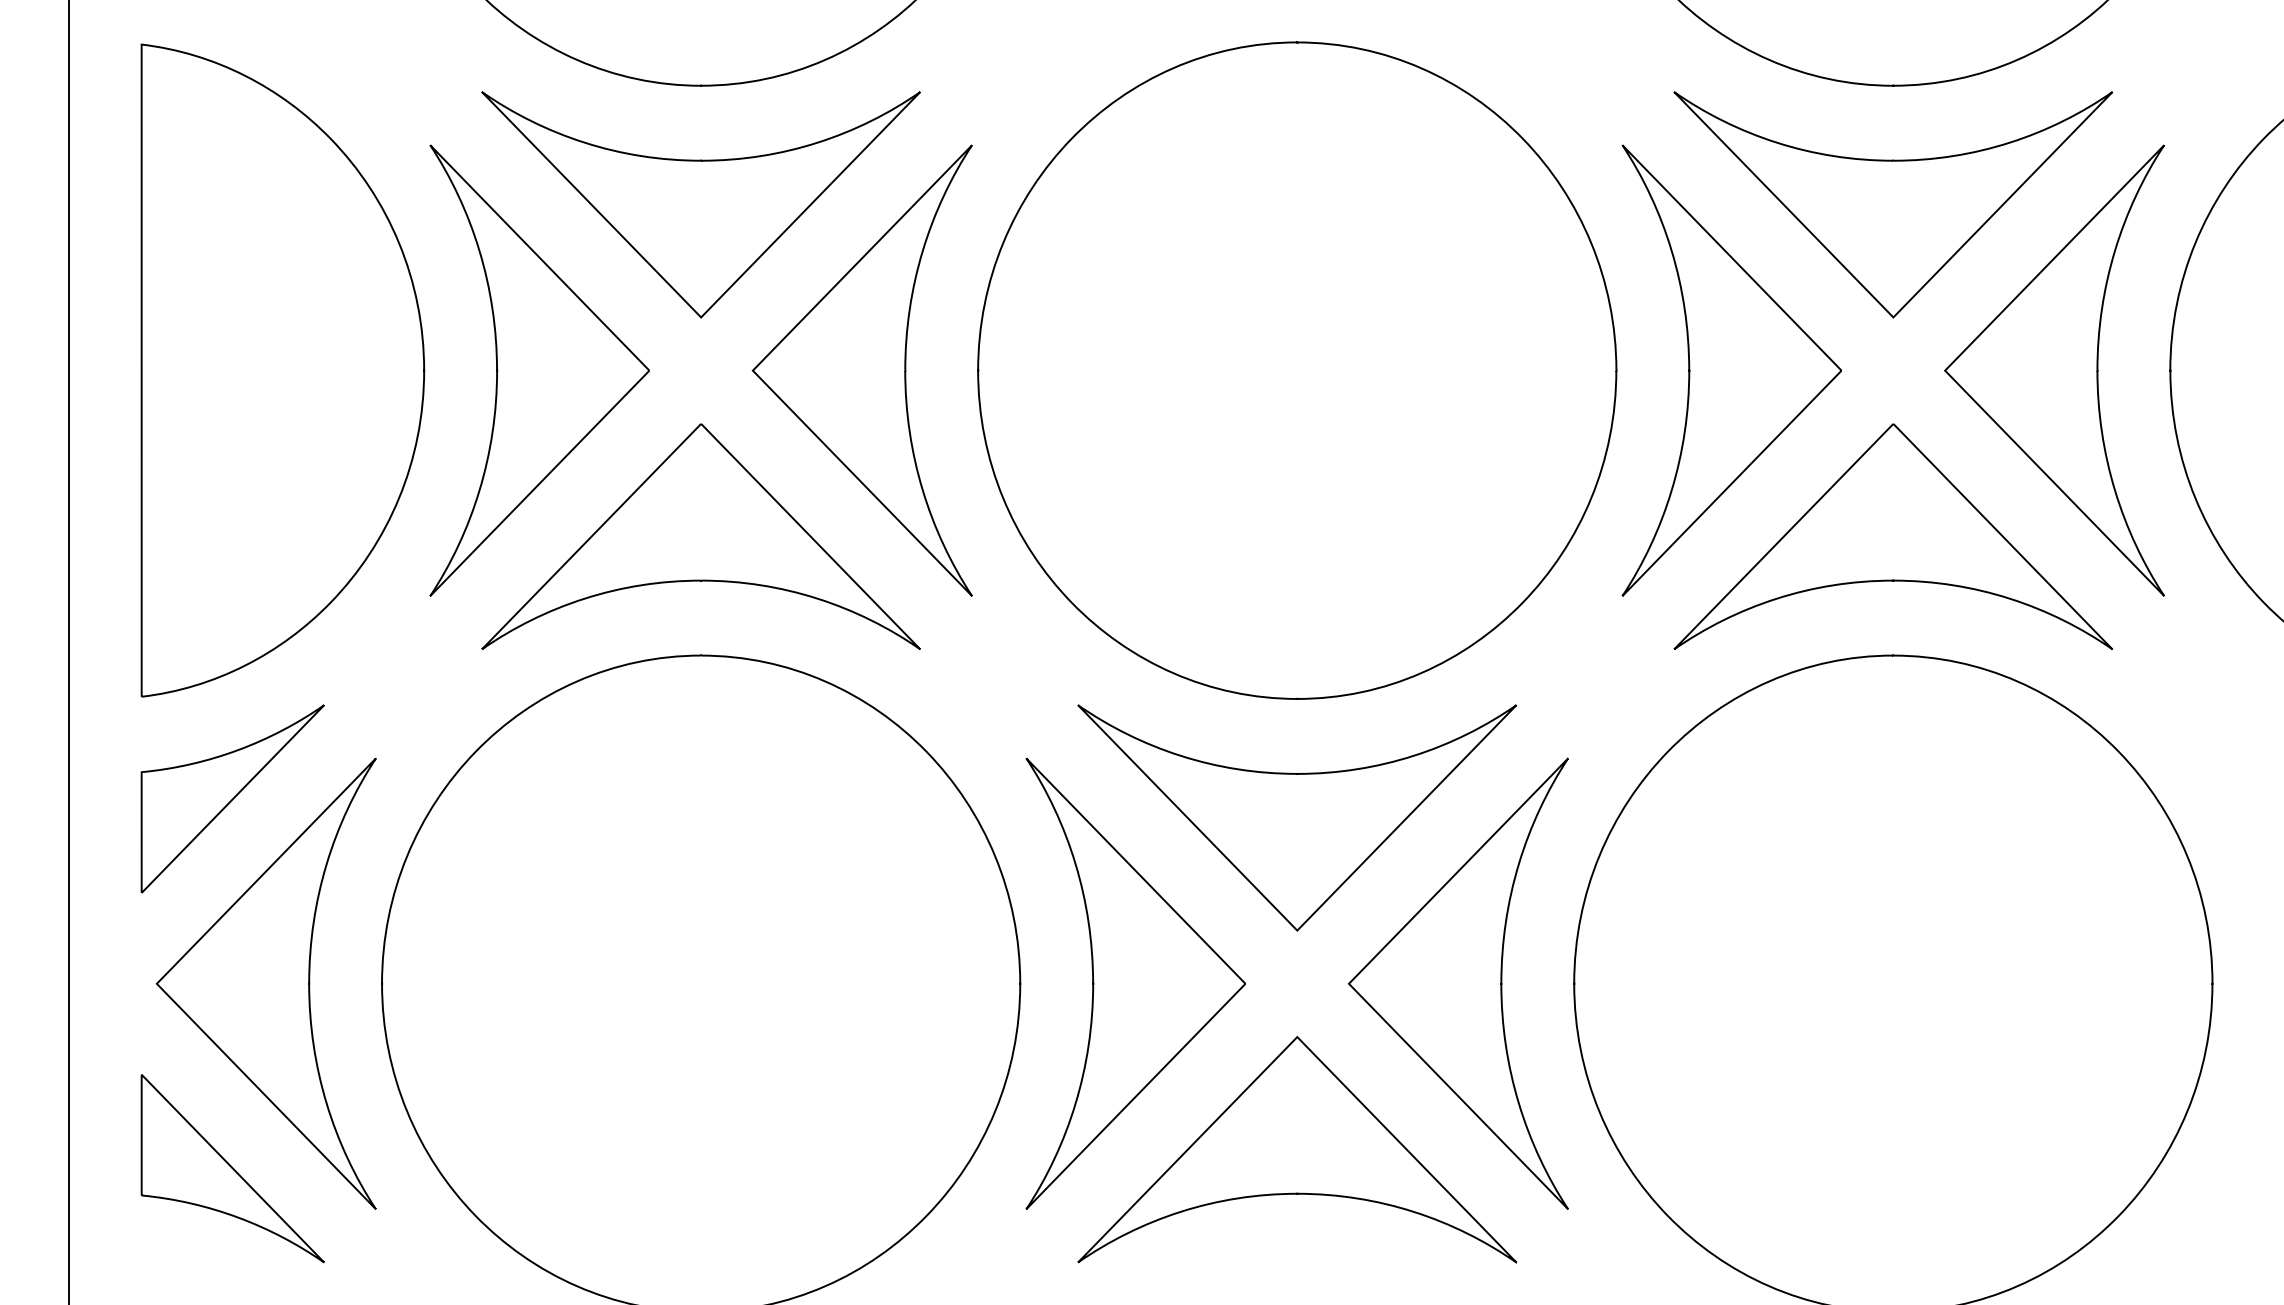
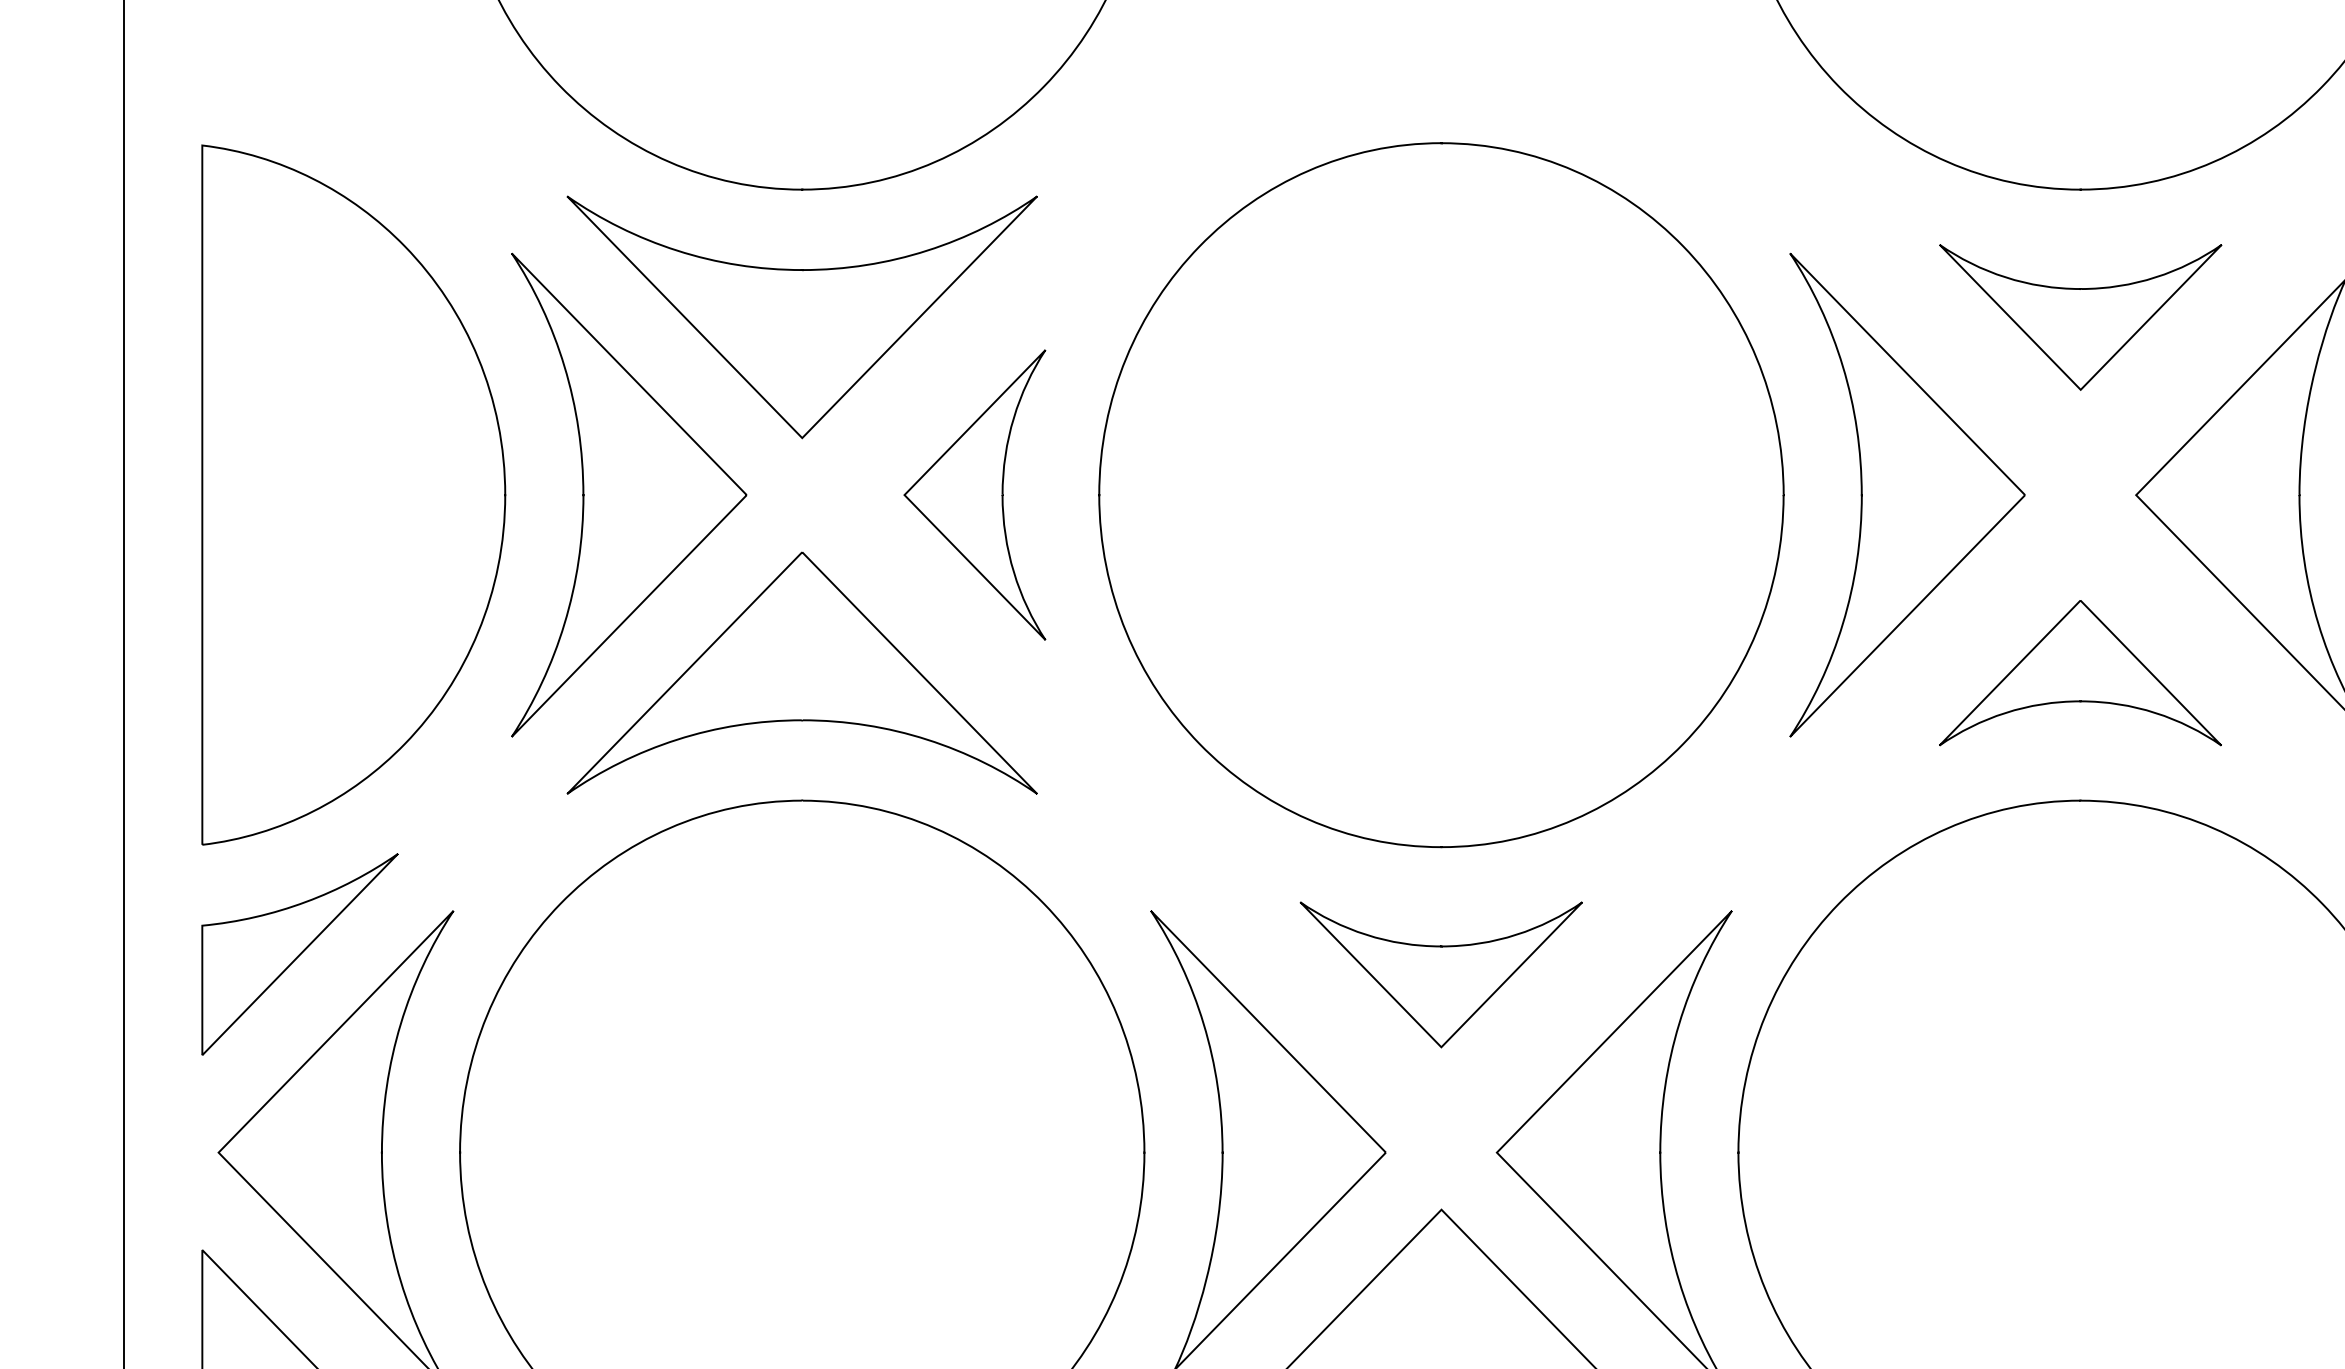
part: (1893, 204) -> (2080, 316), size x0.6
part: (861, 370) -> (974, 494), size x0.6
part: (1892, 536) -> (2079, 672), size x0.6
part: (1296, 817) -> (1440, 974), size x0.6

